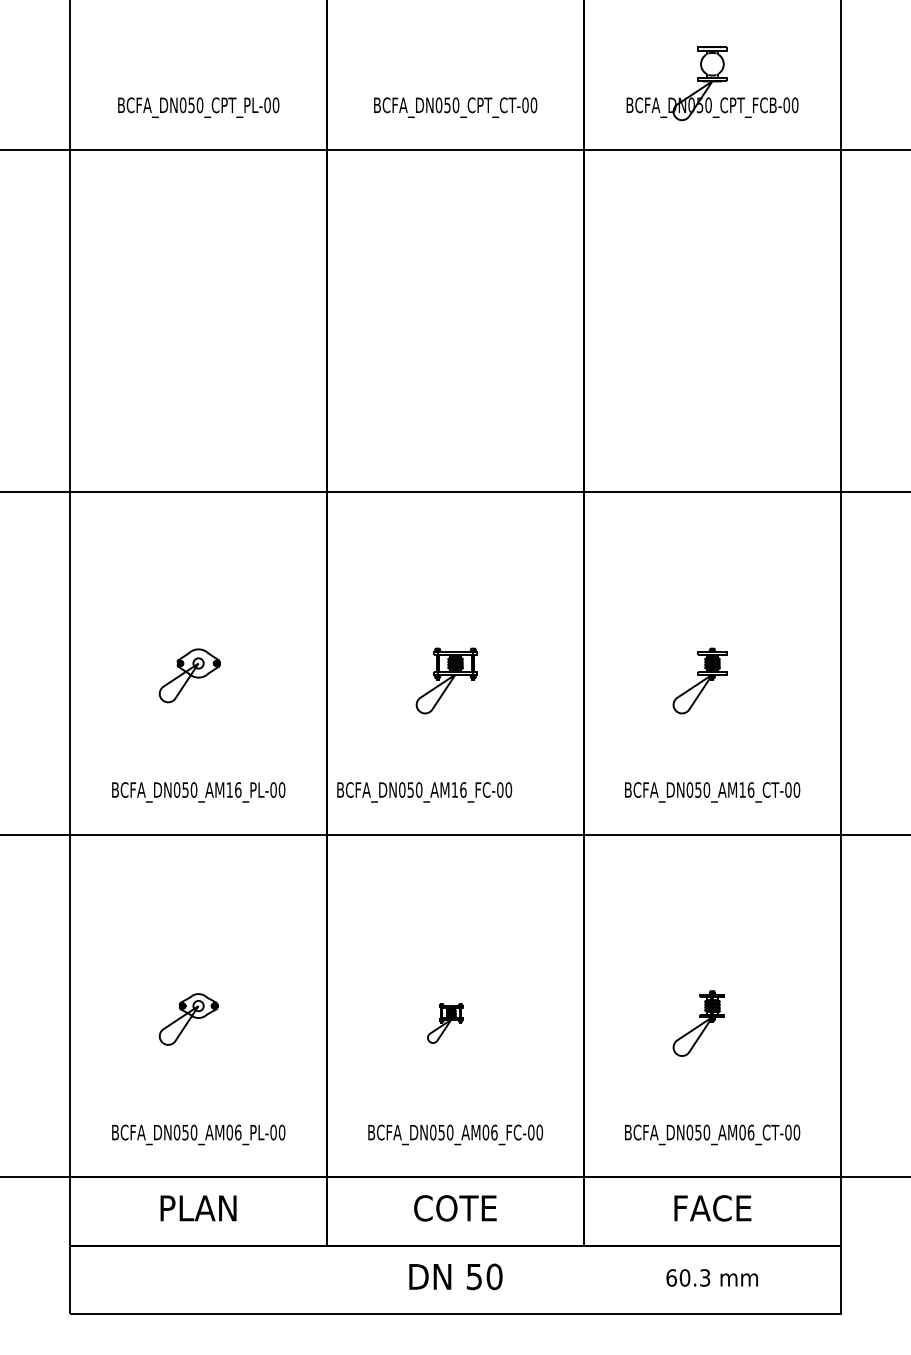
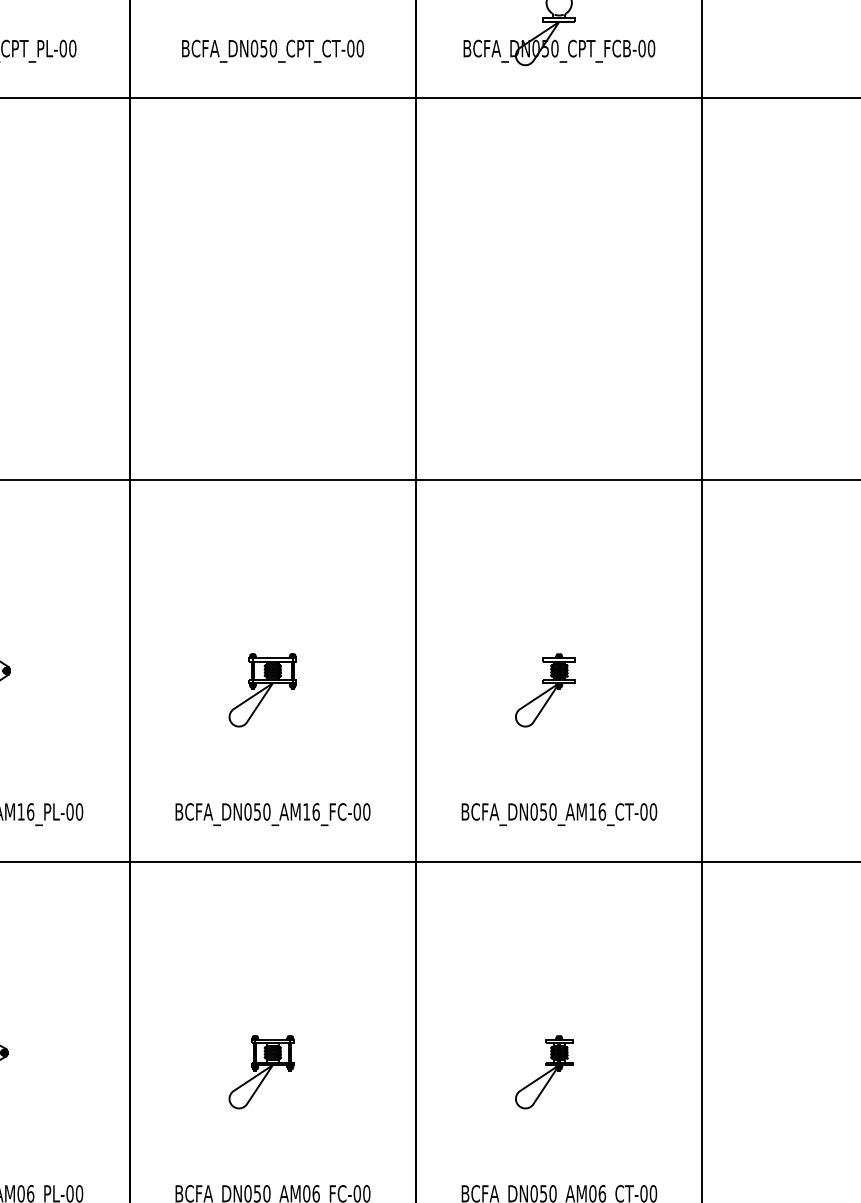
text: (424, 792) -> (272, 814), moved
part: (444, 1023) -> (260, 1072), size x1.67

